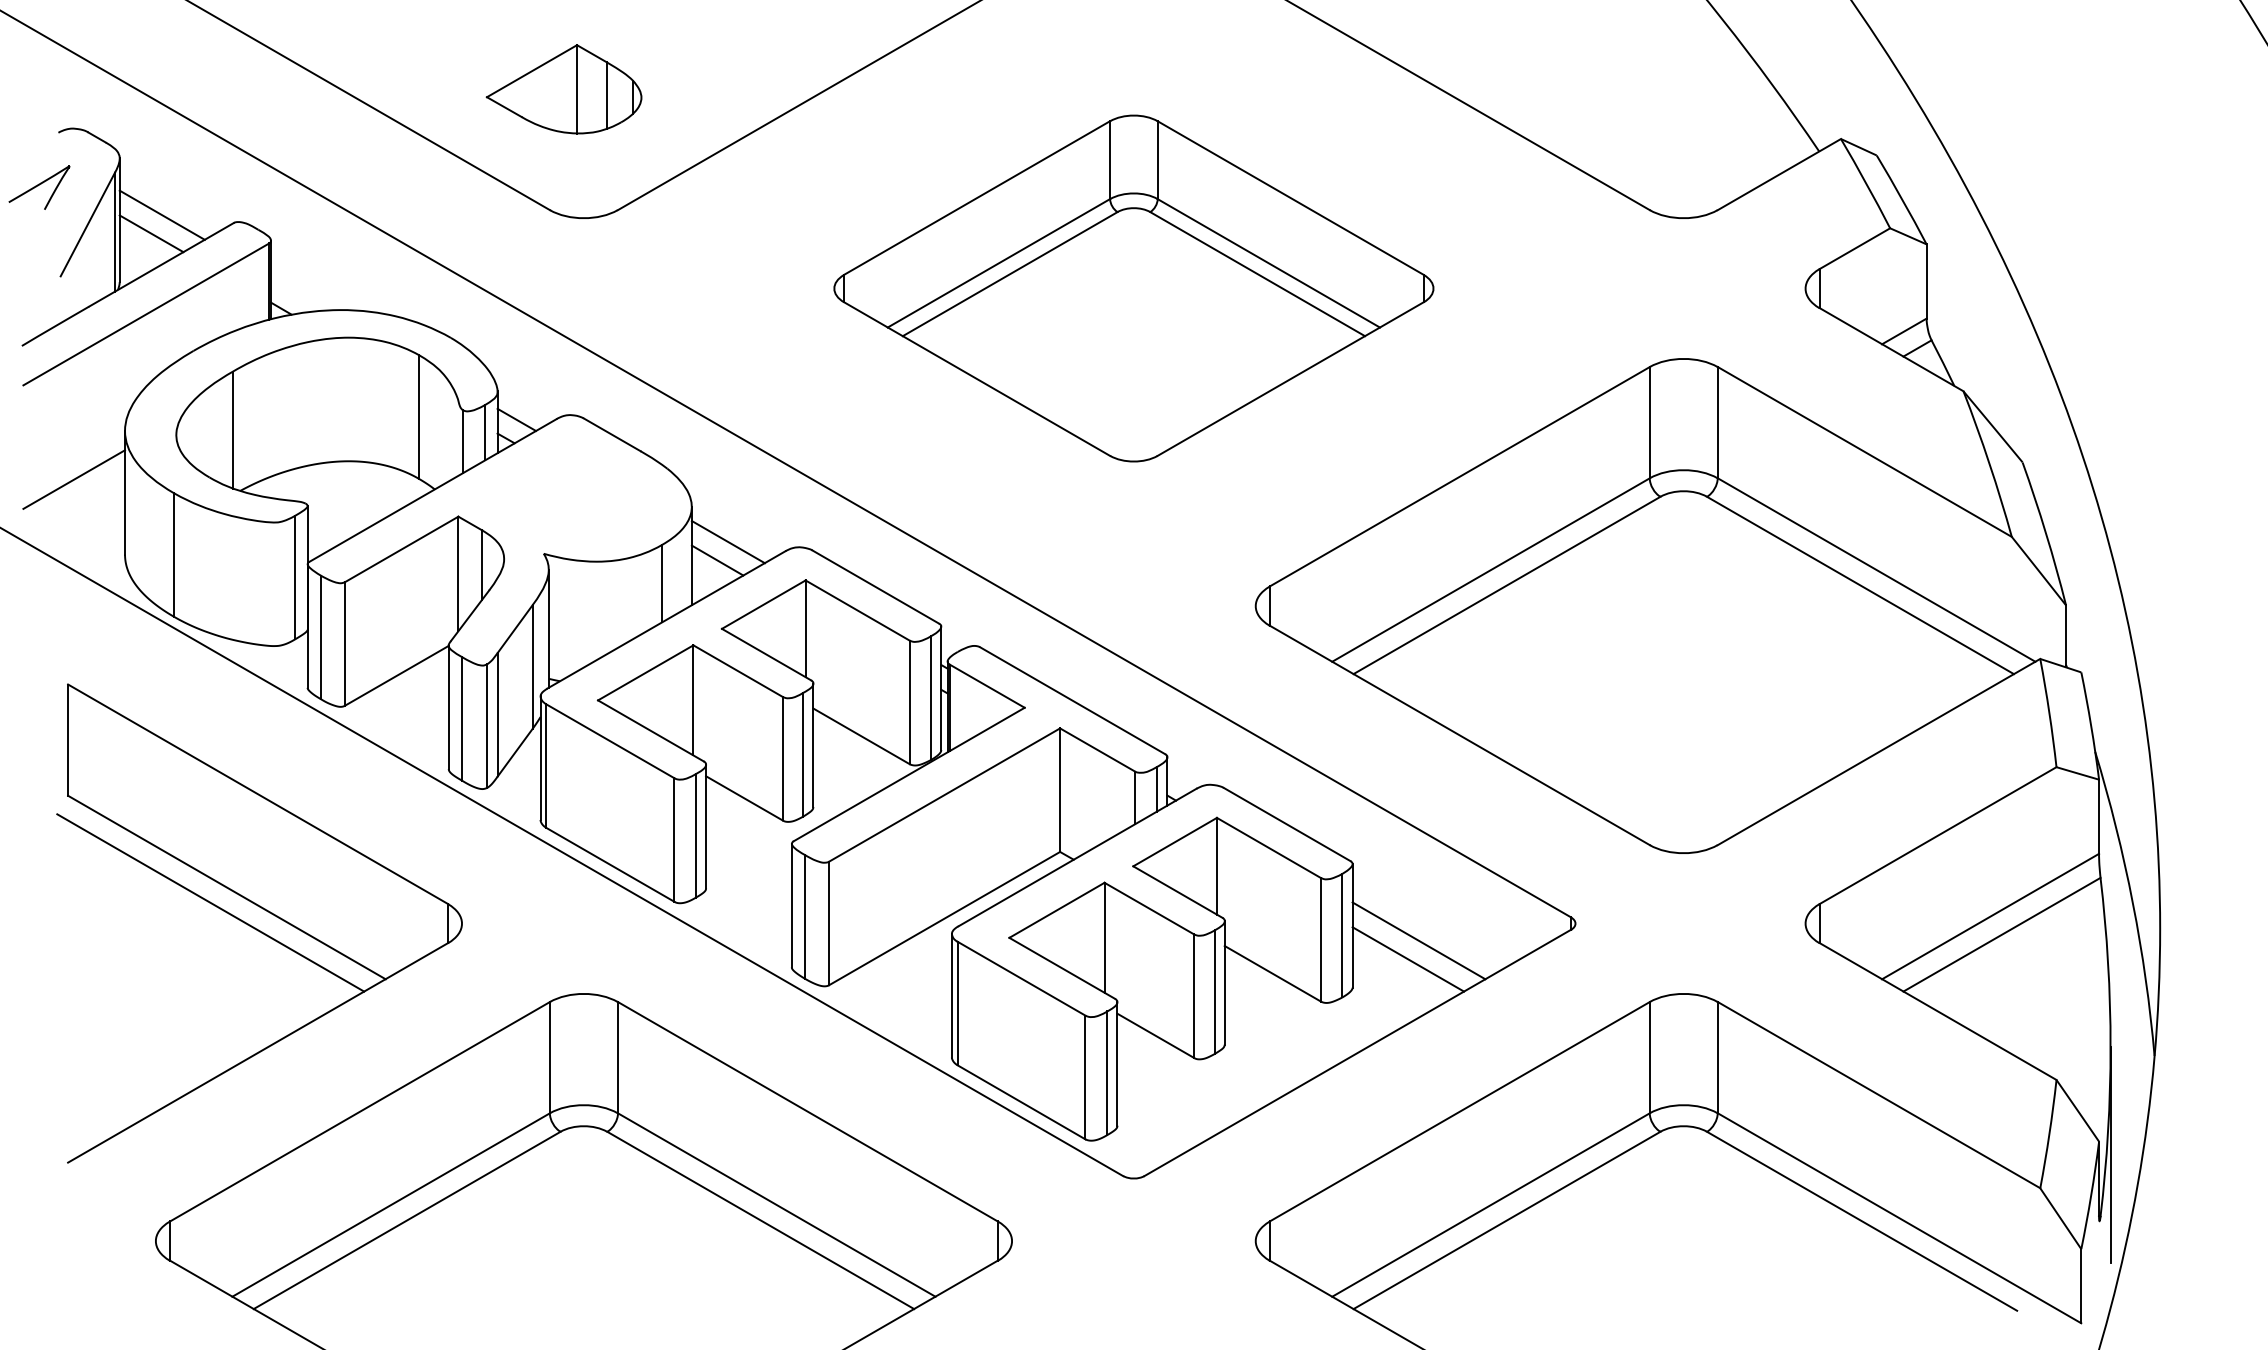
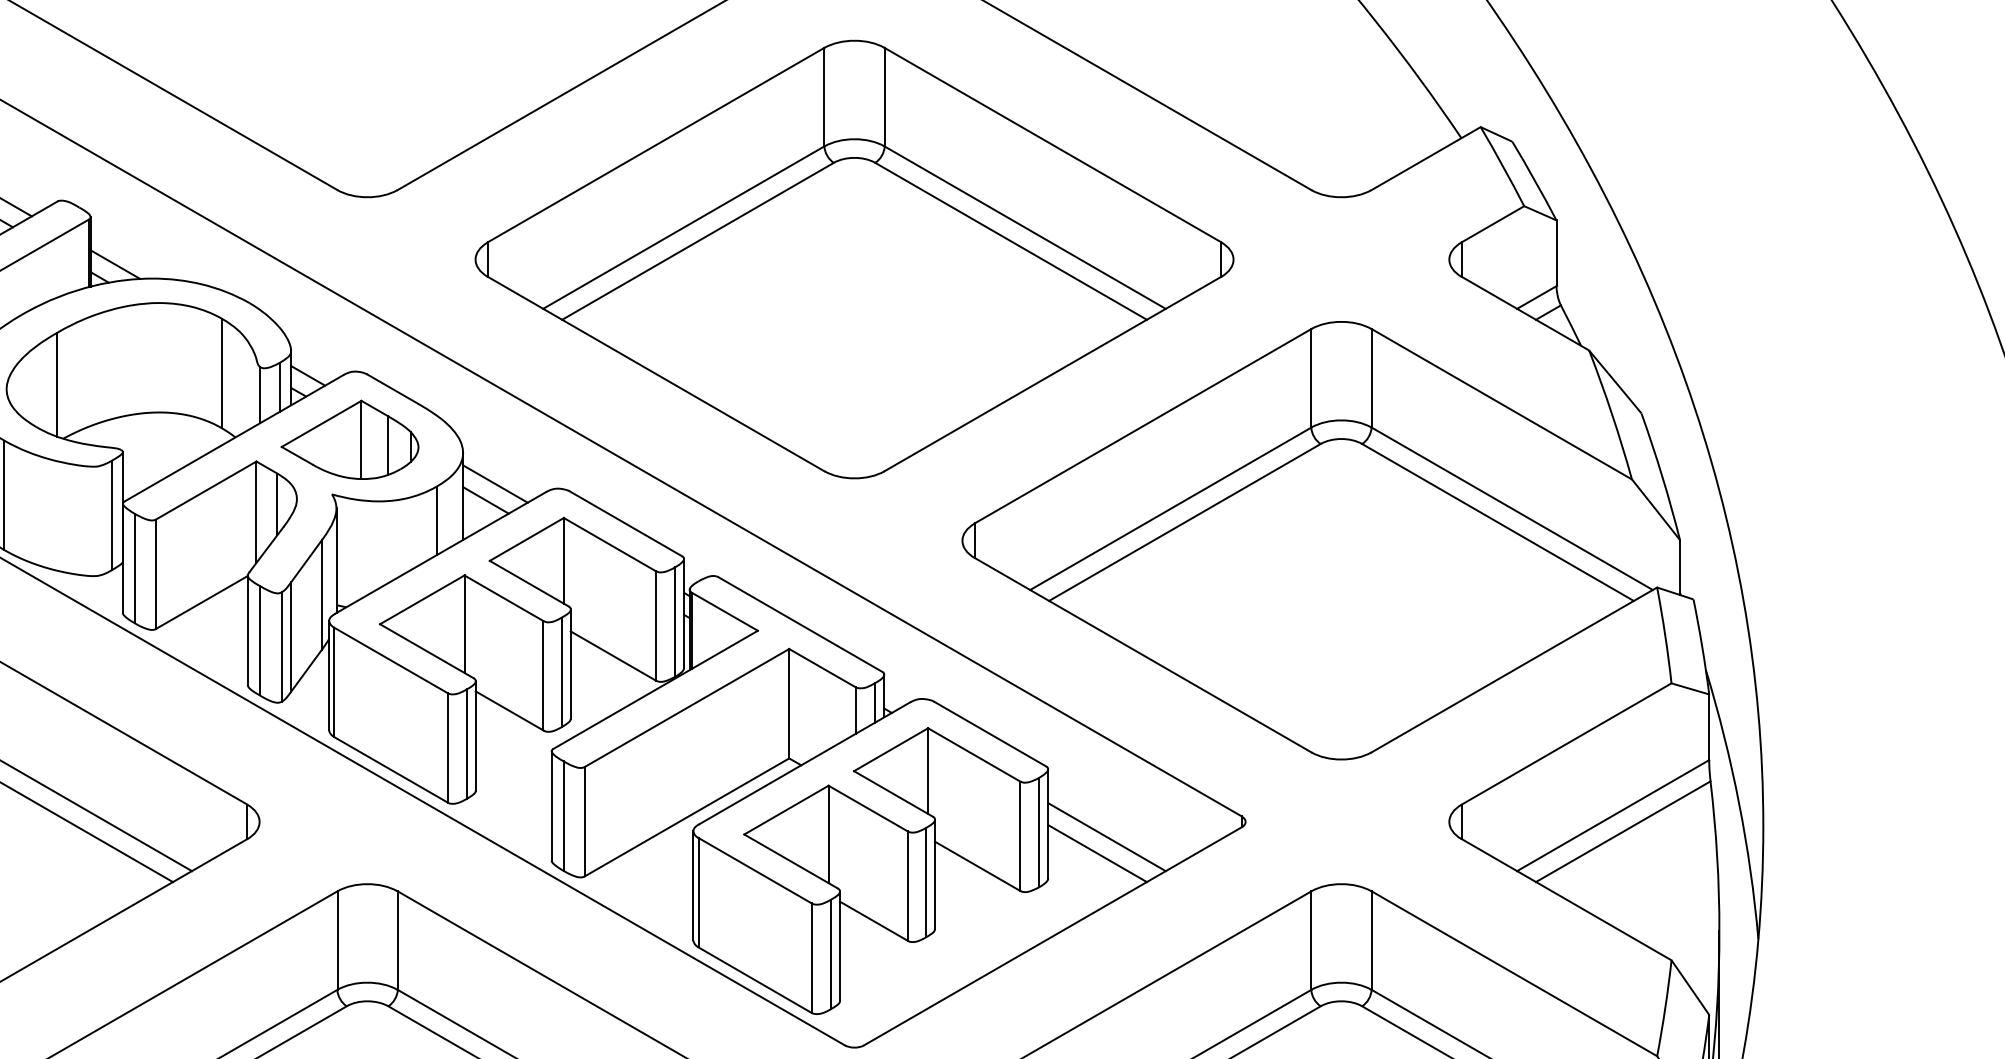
part: (563, 89) -> (349, 440), moved
part: (1133, 288) -> (854, 259), size x1.43
line: (299, 294) -> (115, 264), added

